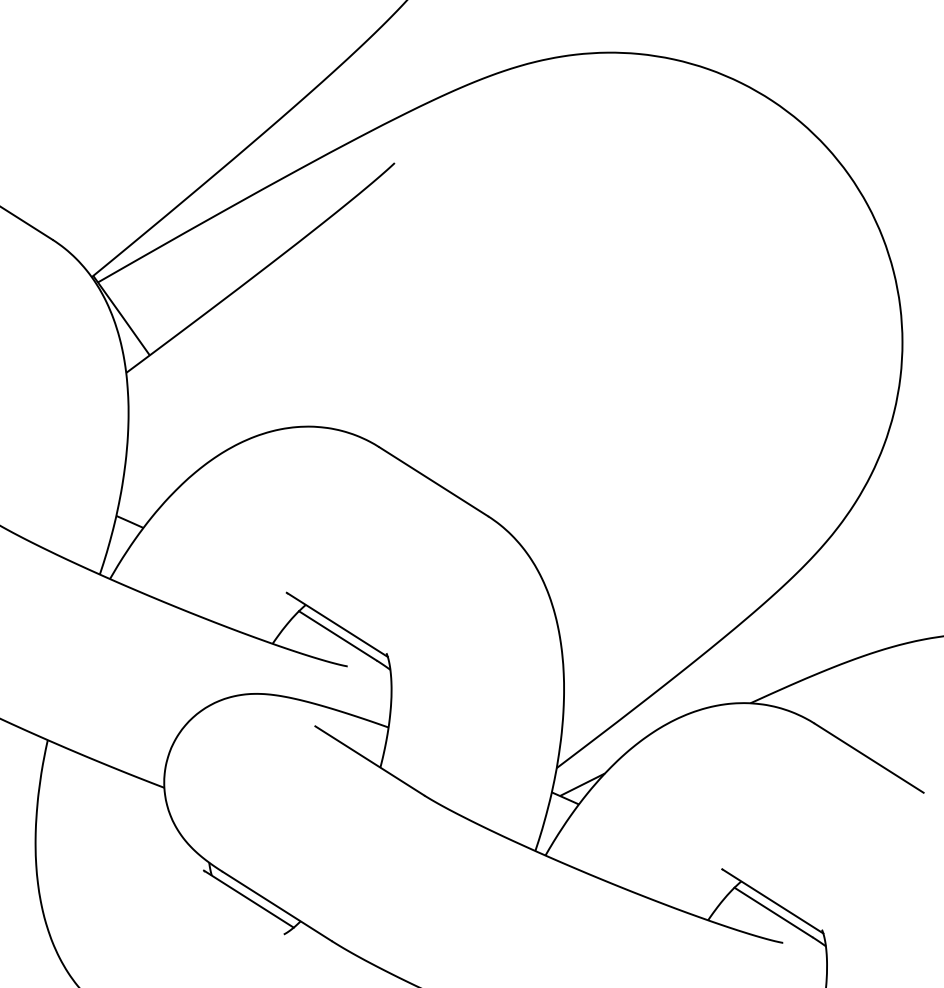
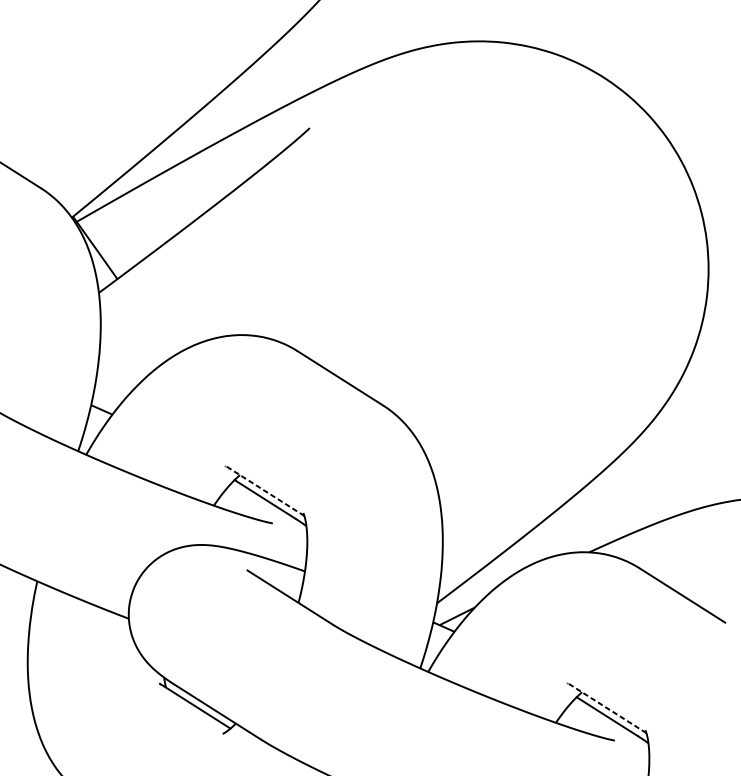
line: (337, 624) -> (264, 490), solid -> dashed
line: (772, 901) -> (606, 708), solid -> dashed

